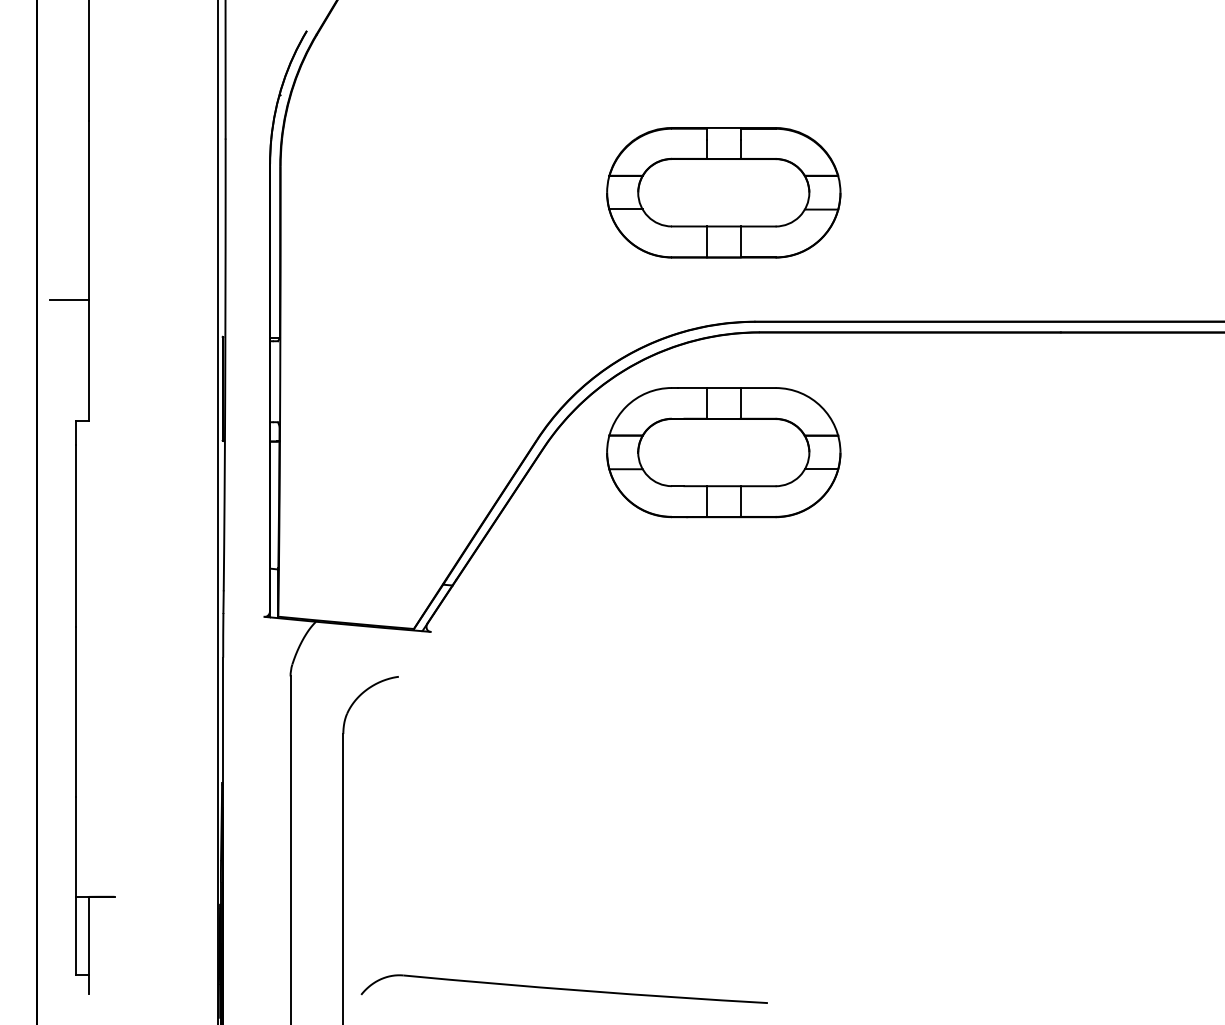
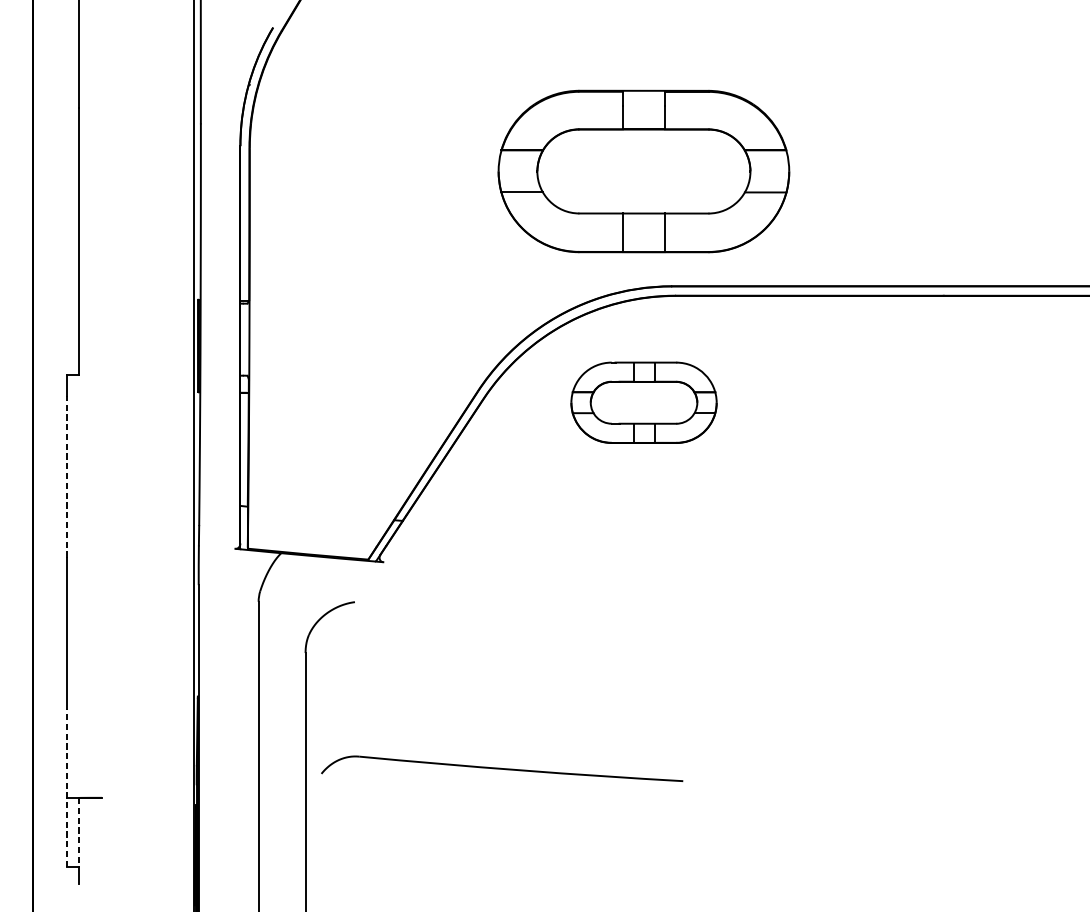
part: (723, 192) -> (643, 171), size x1.4
line: (68, 300) -> (61, 267), removed
part: (723, 452) -> (643, 402), size x0.7
line: (75, 535) -> (67, 476), solid -> dashed
line: (75, 885) -> (67, 787), solid -> dashed
line: (88, 935) -> (78, 832), solid -> dashed
part: (563, 988) -> (501, 768), moved

